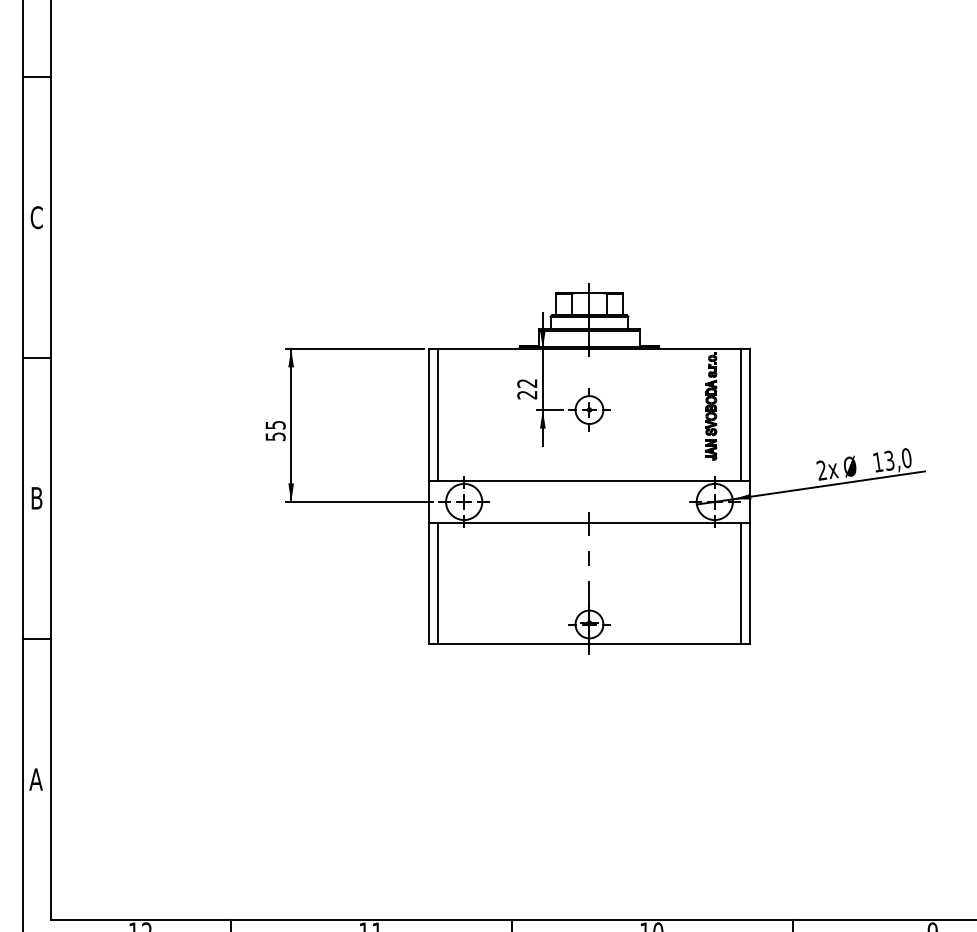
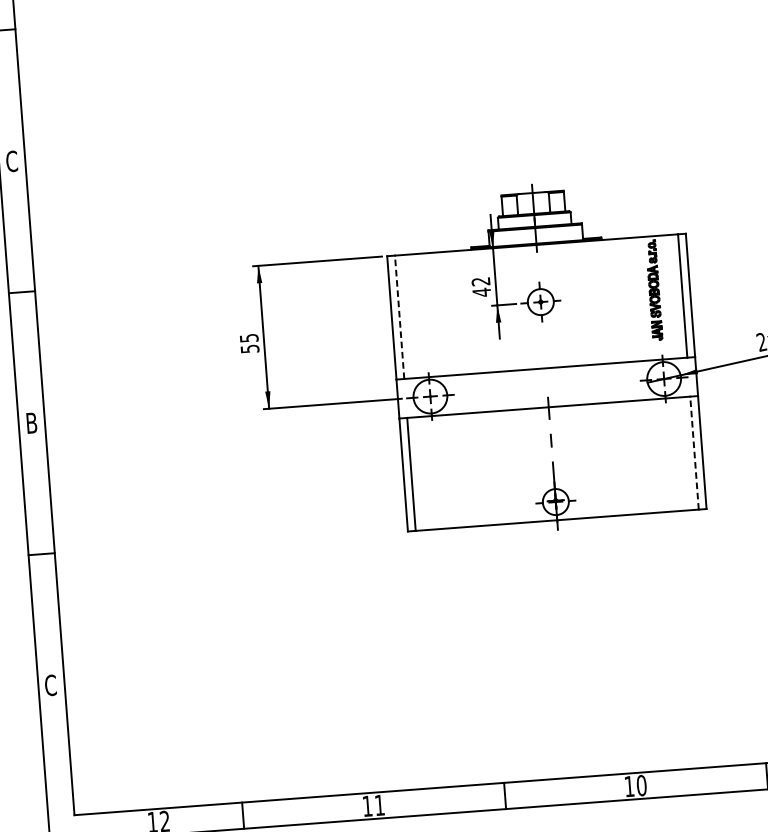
text: (527, 394) -> (481, 291), 22 -> 42
line: (437, 414) -> (399, 316), solid -> dashed
line: (741, 583) -> (694, 453), solid -> dashed
text: (35, 779) -> (50, 685), A -> C

